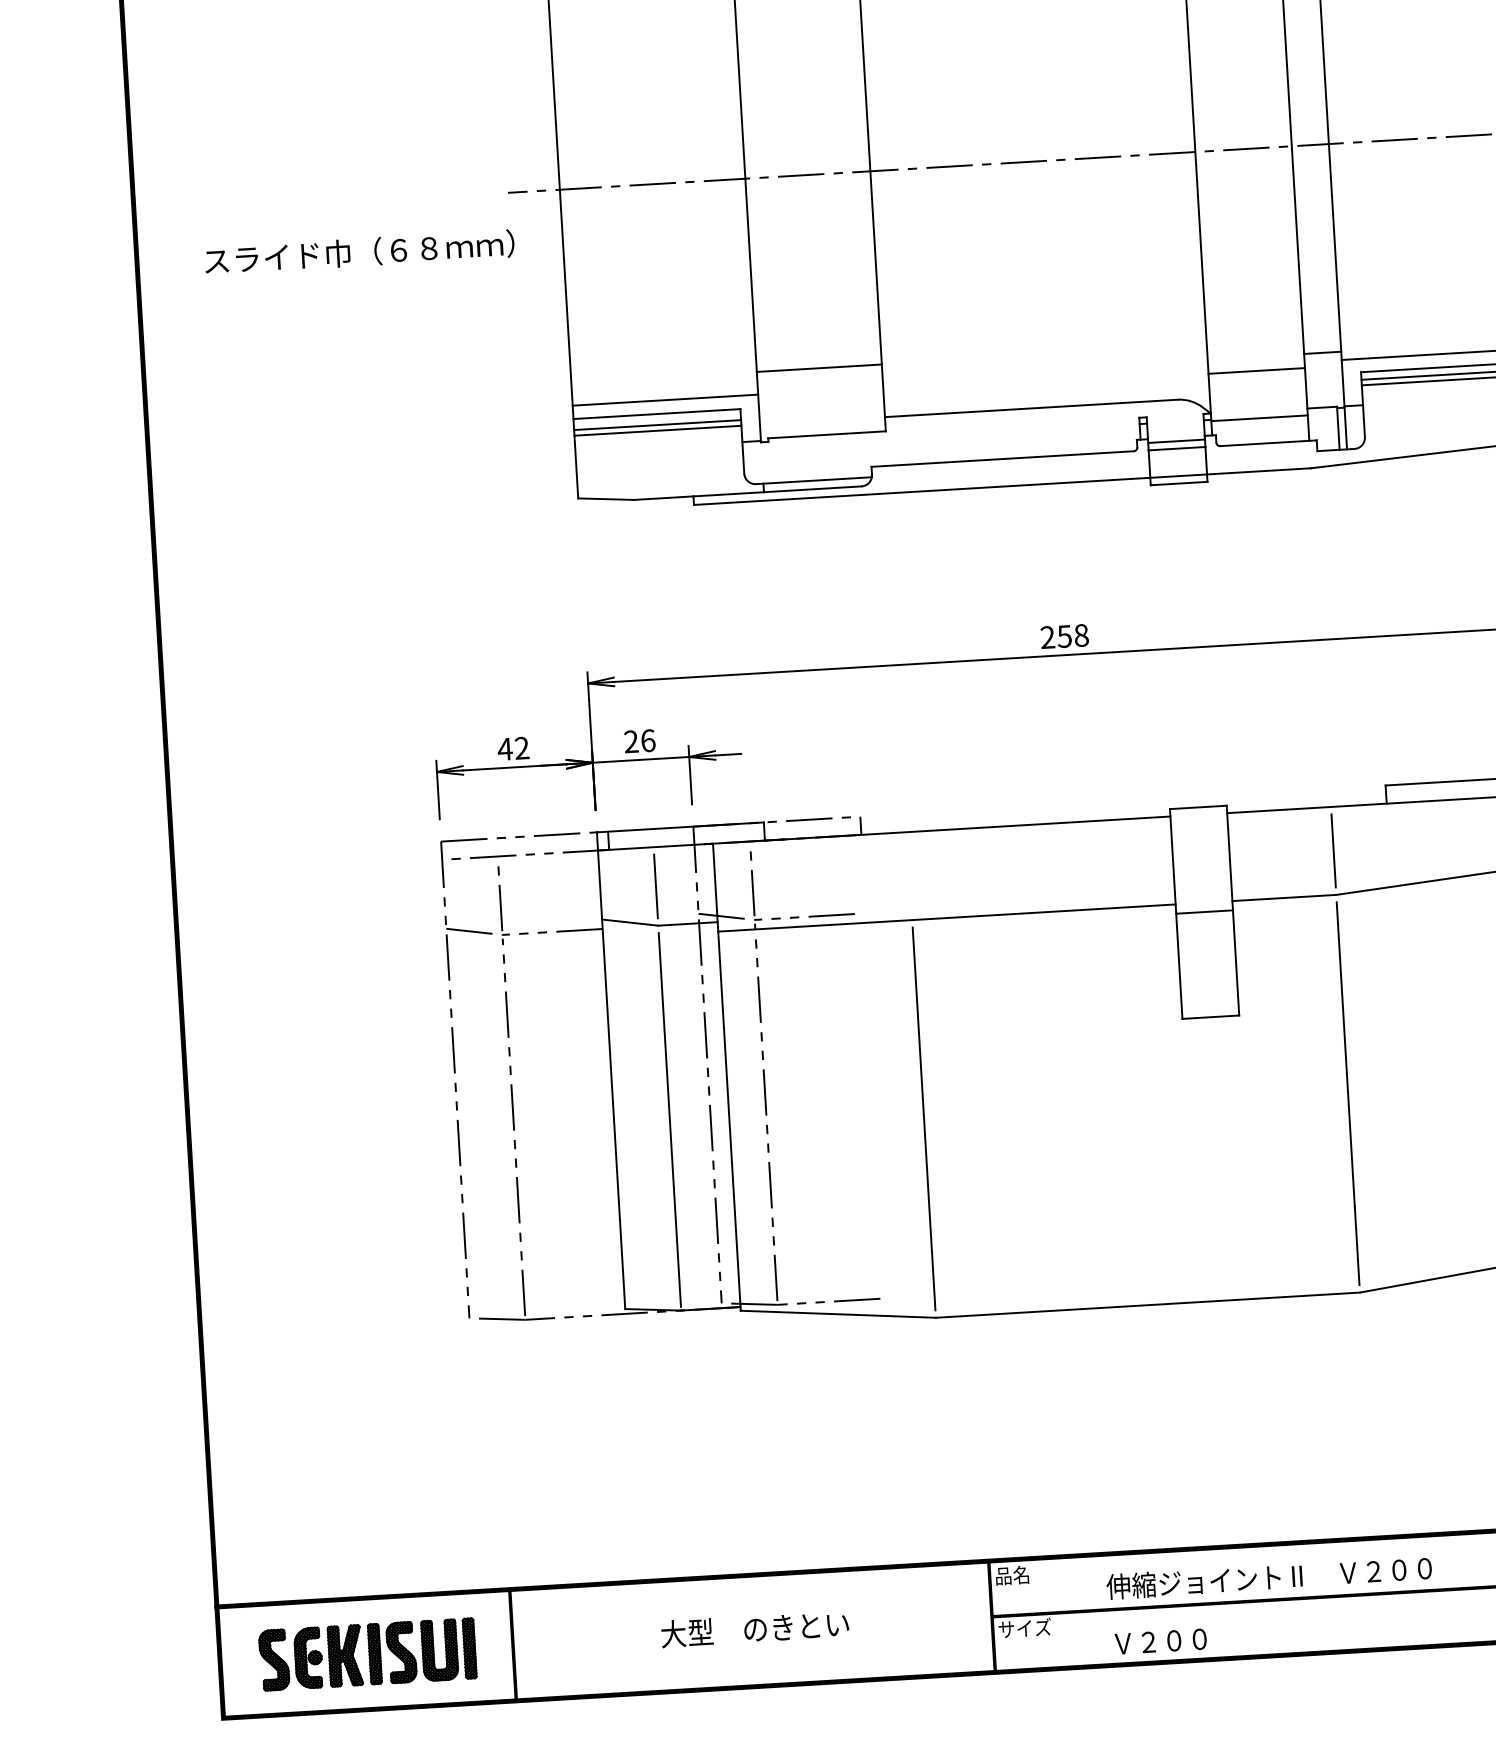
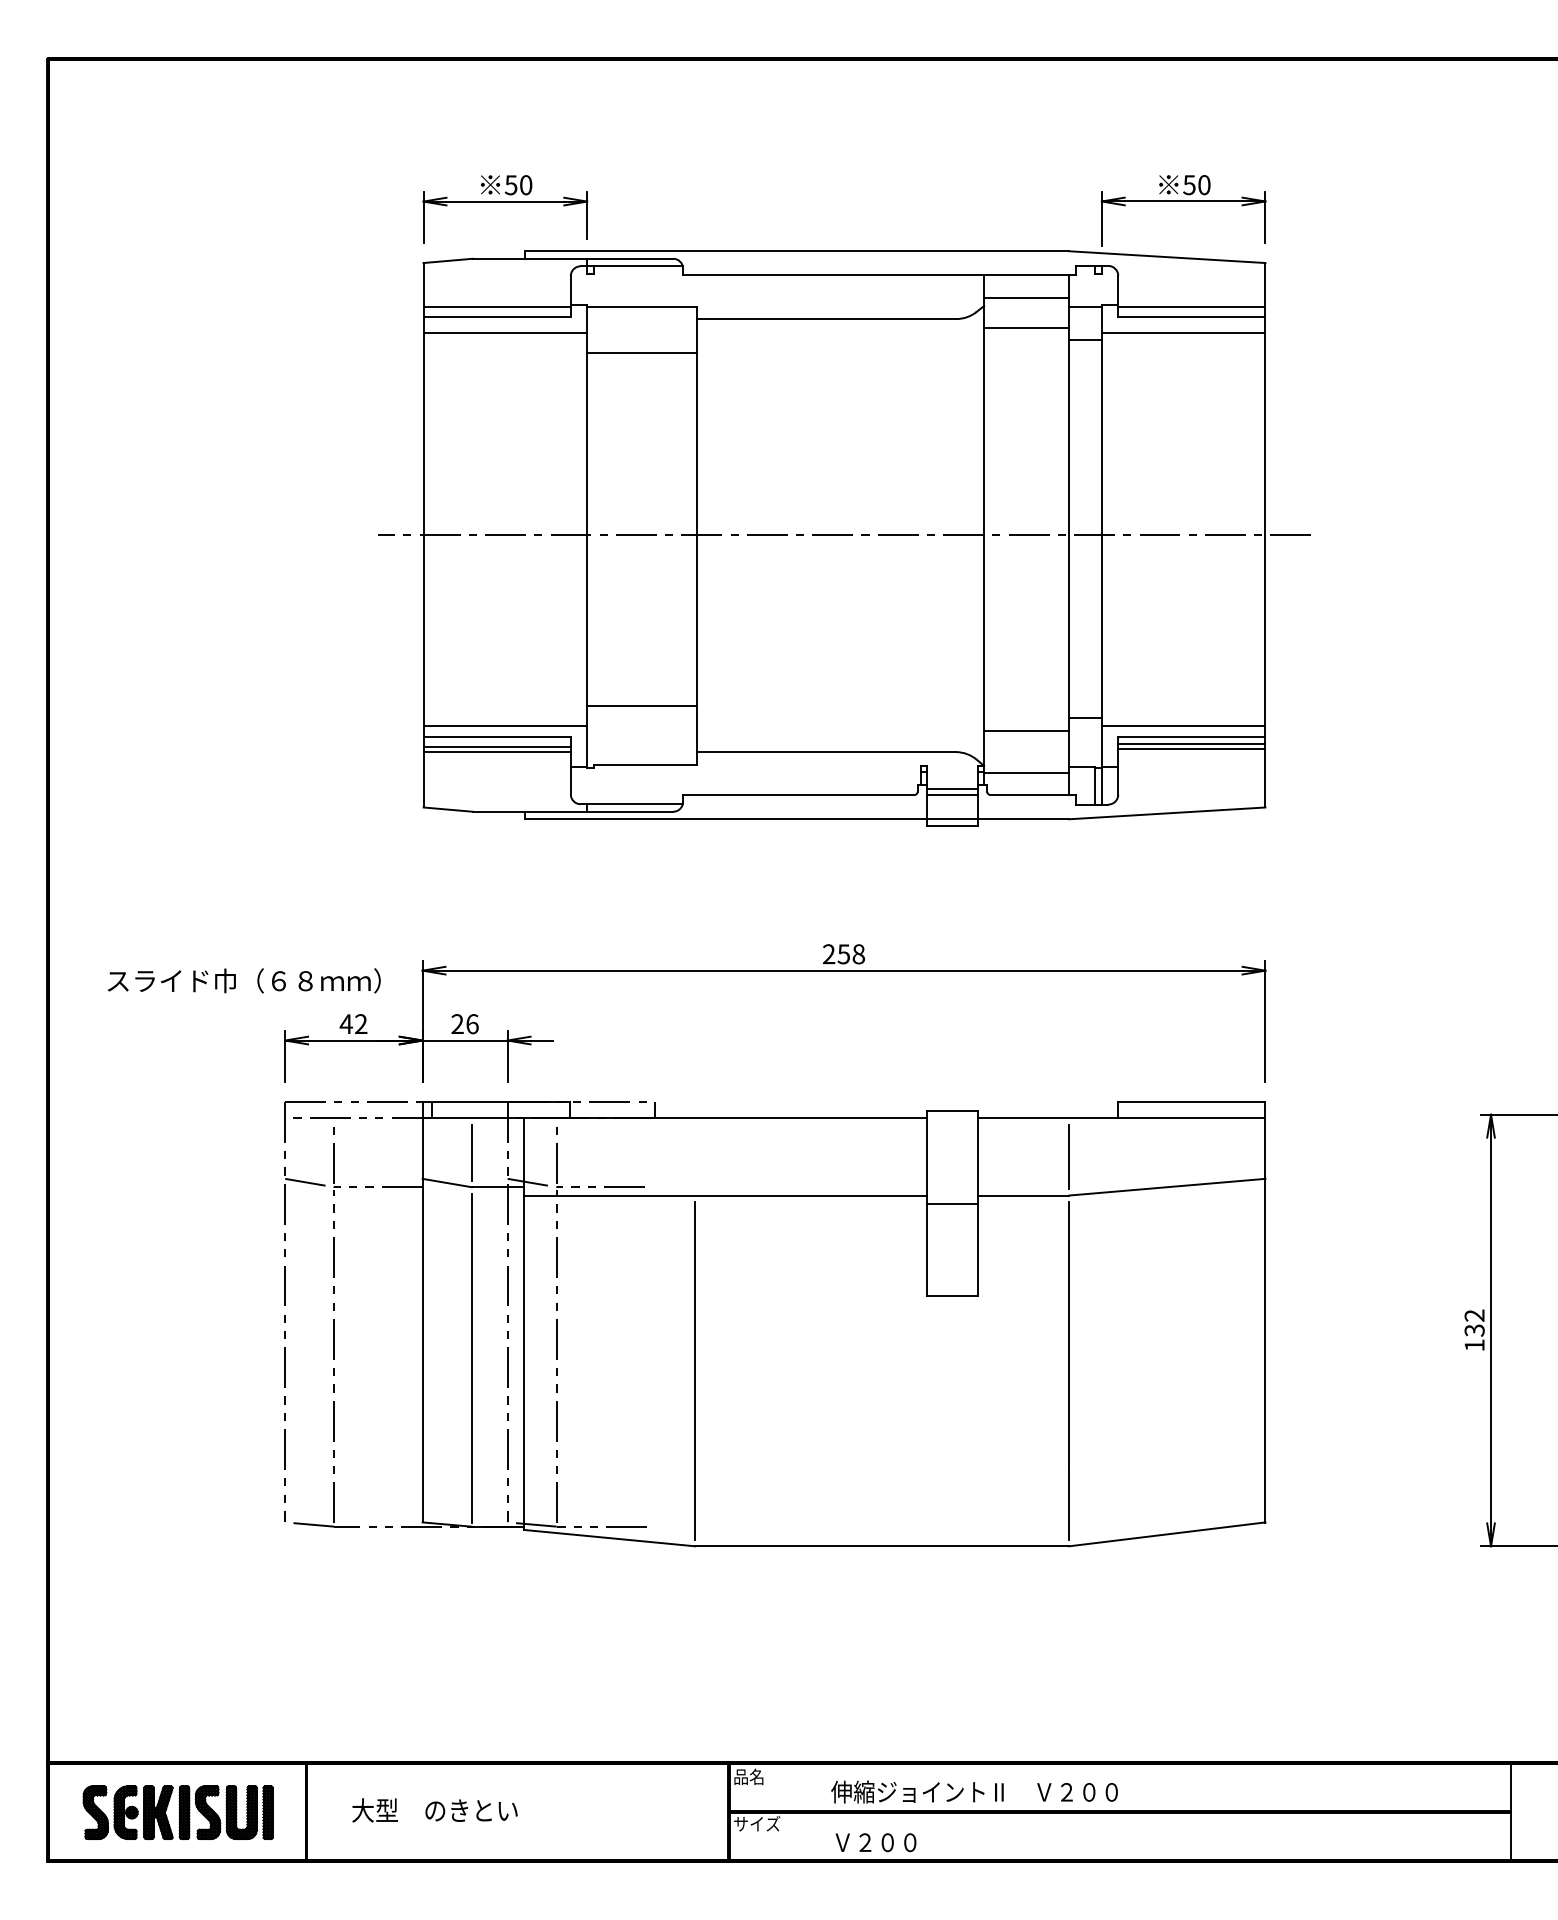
text: (359, 251) -> (244, 980), moved
text: (754, 1629) -> (434, 1810), moved

